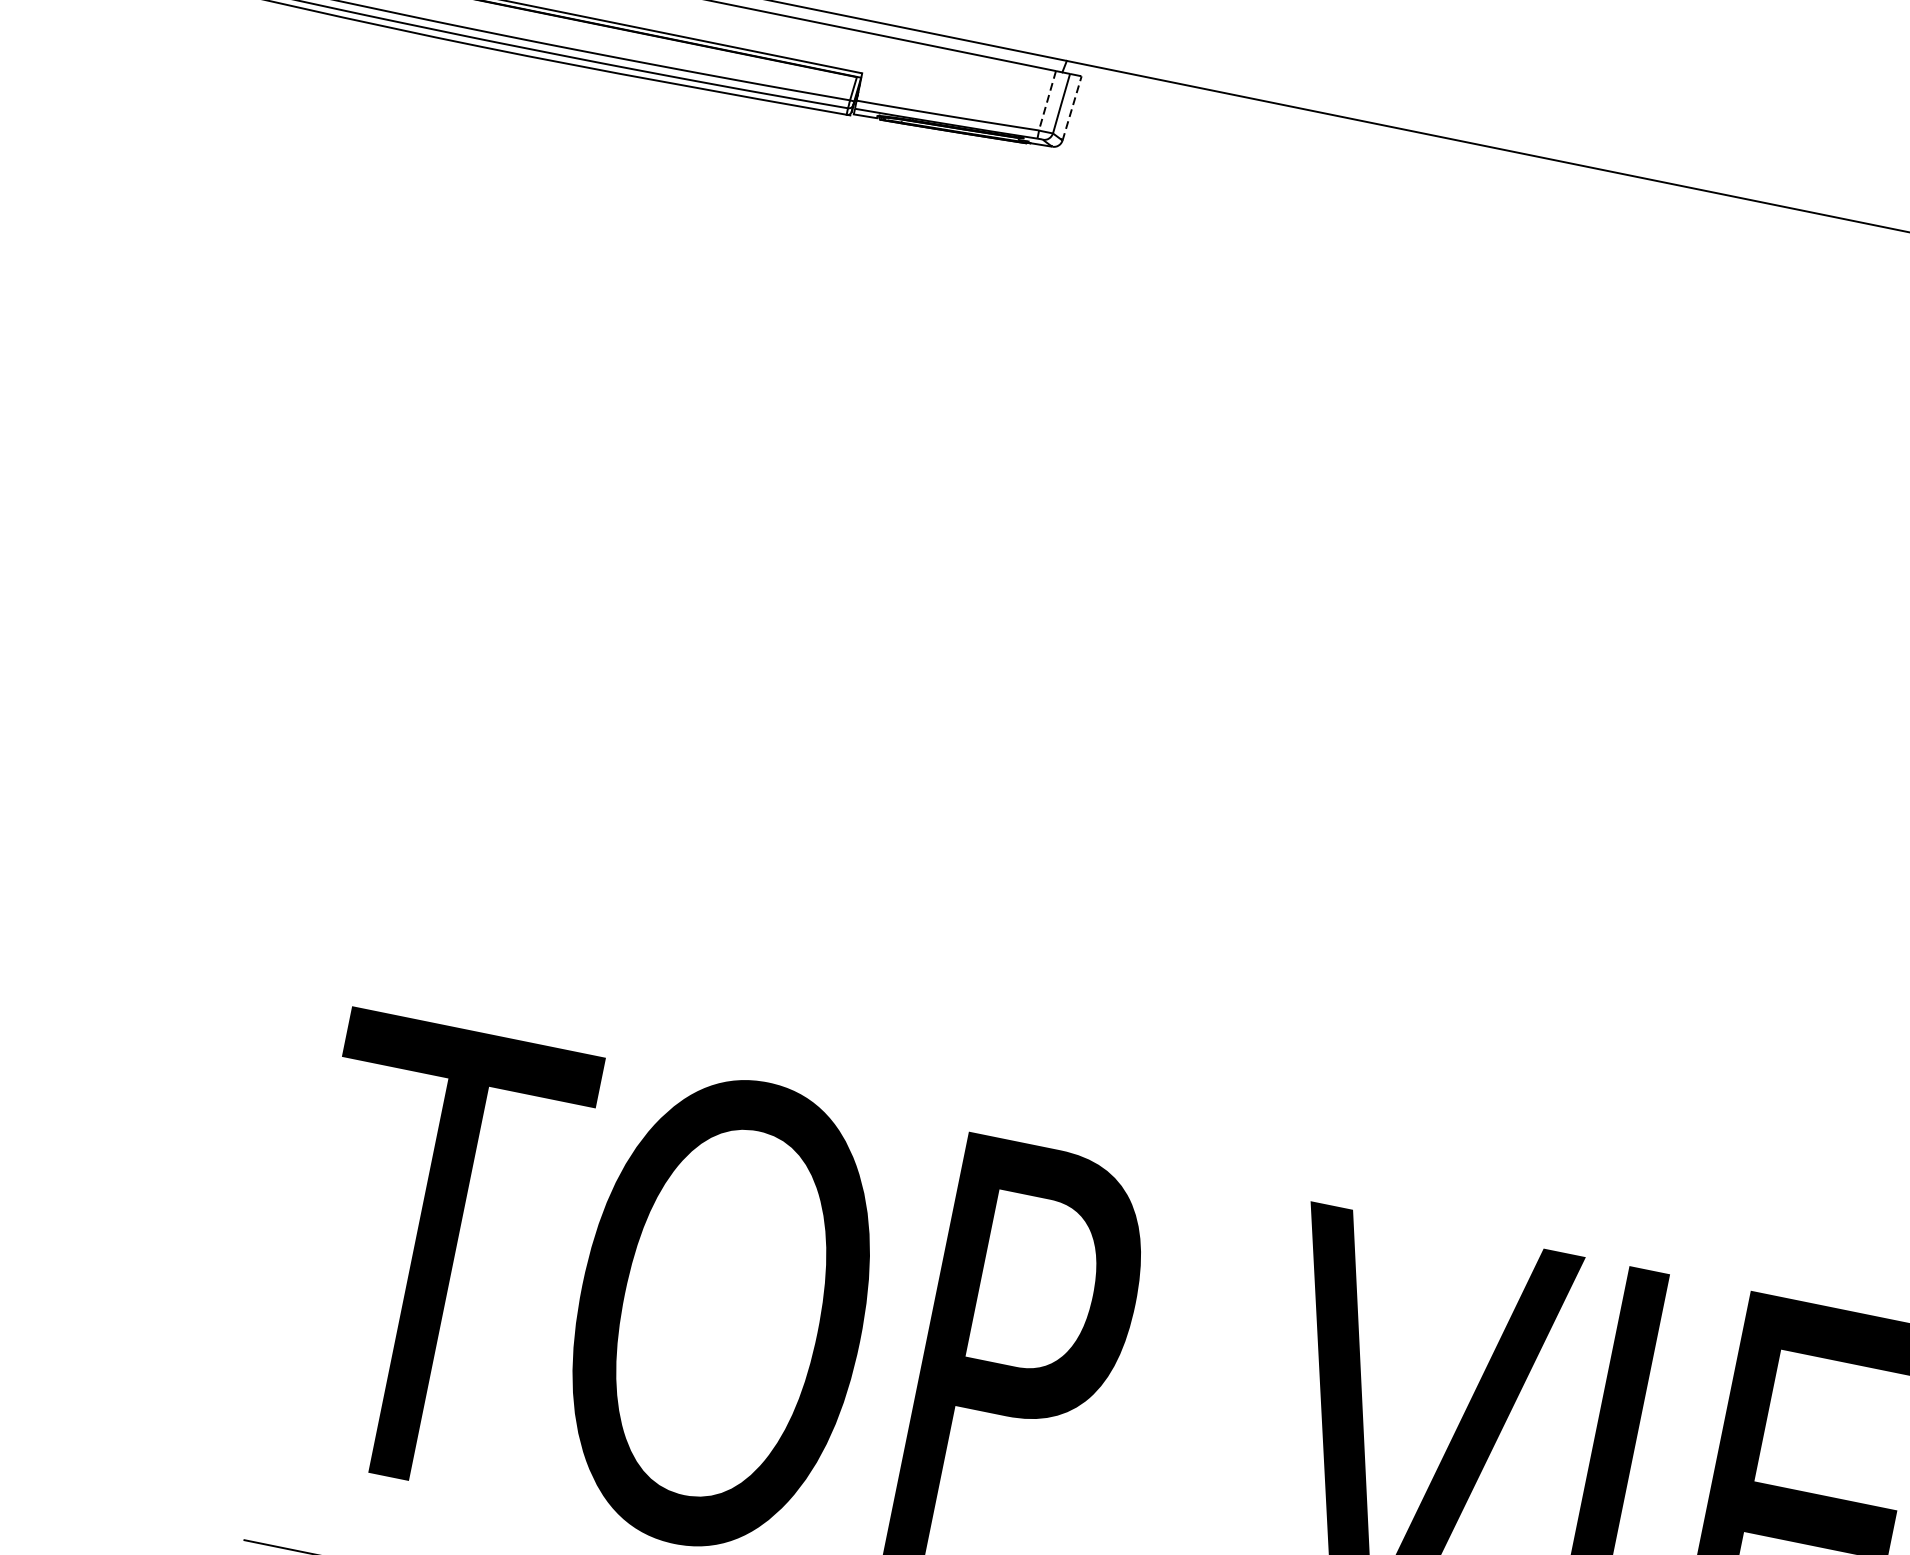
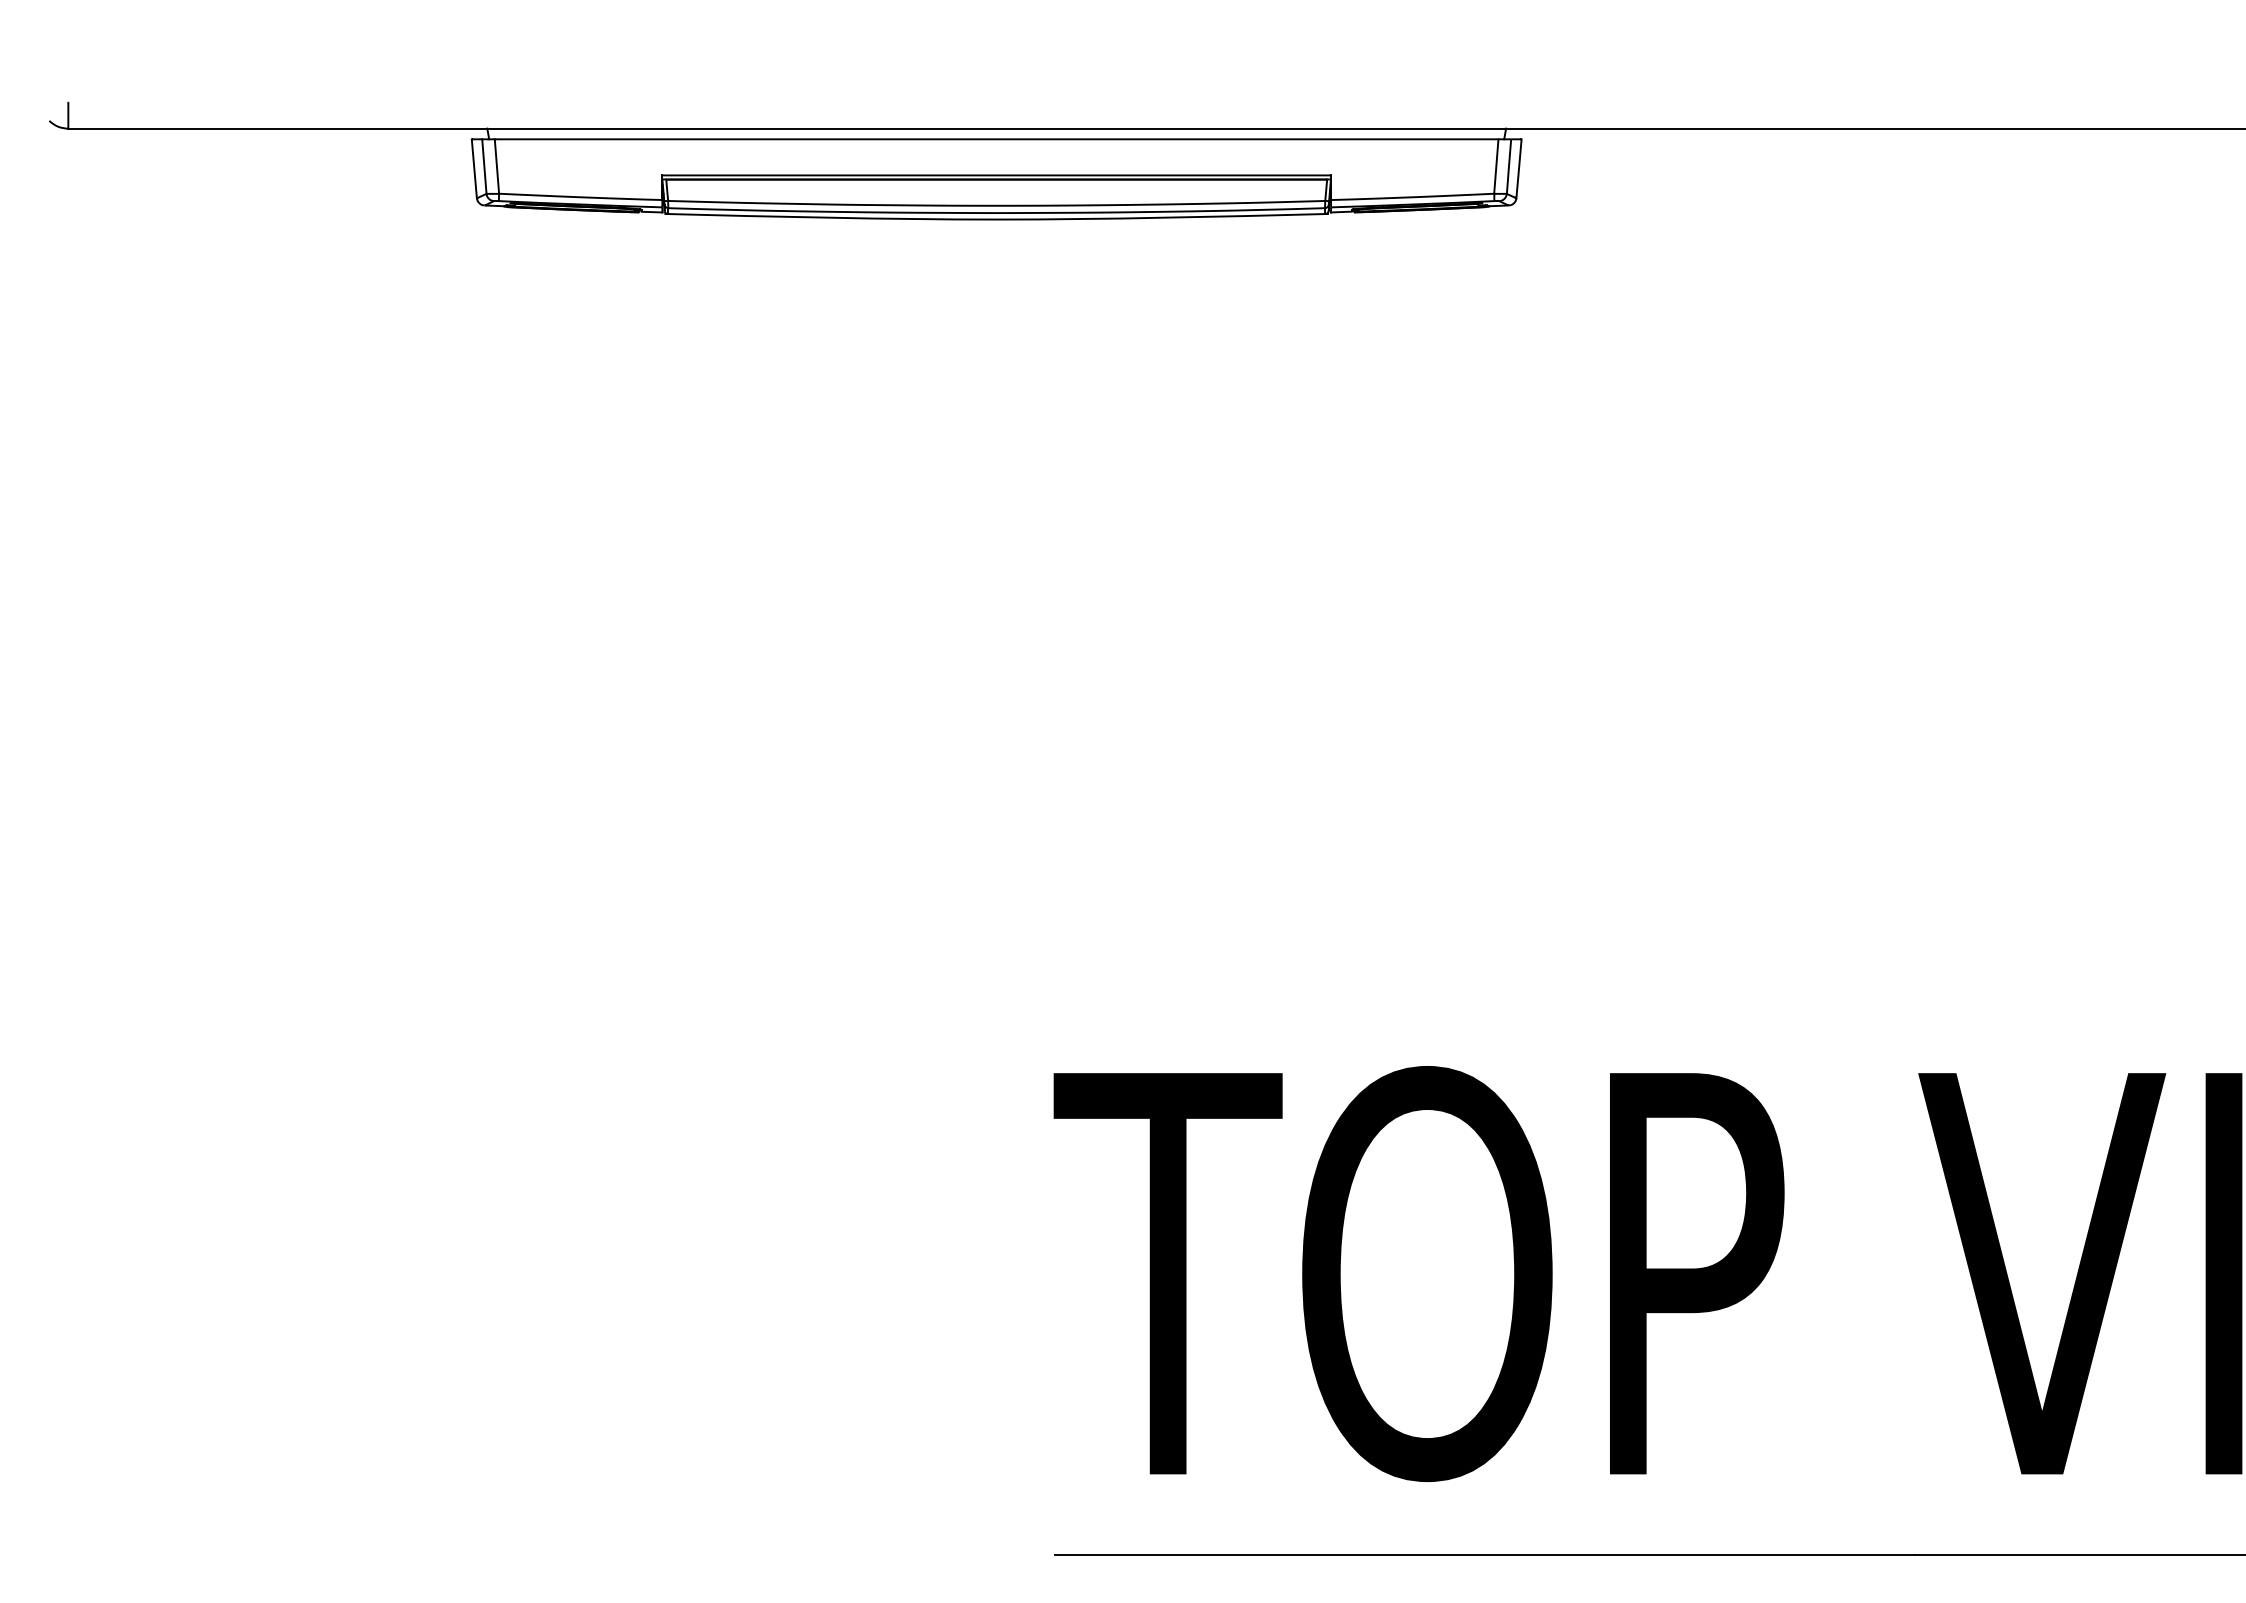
line: (1047, 101) -> (1496, 167), dashed -> solid
line: (1072, 108) -> (1519, 168), dashed -> solid

